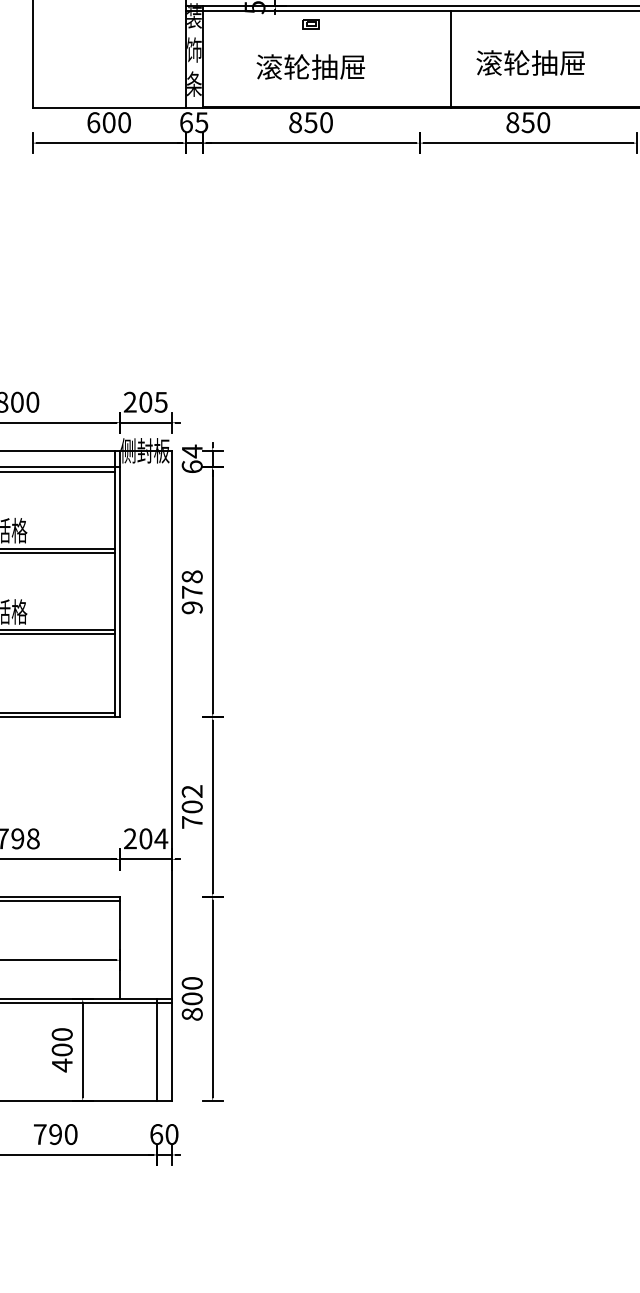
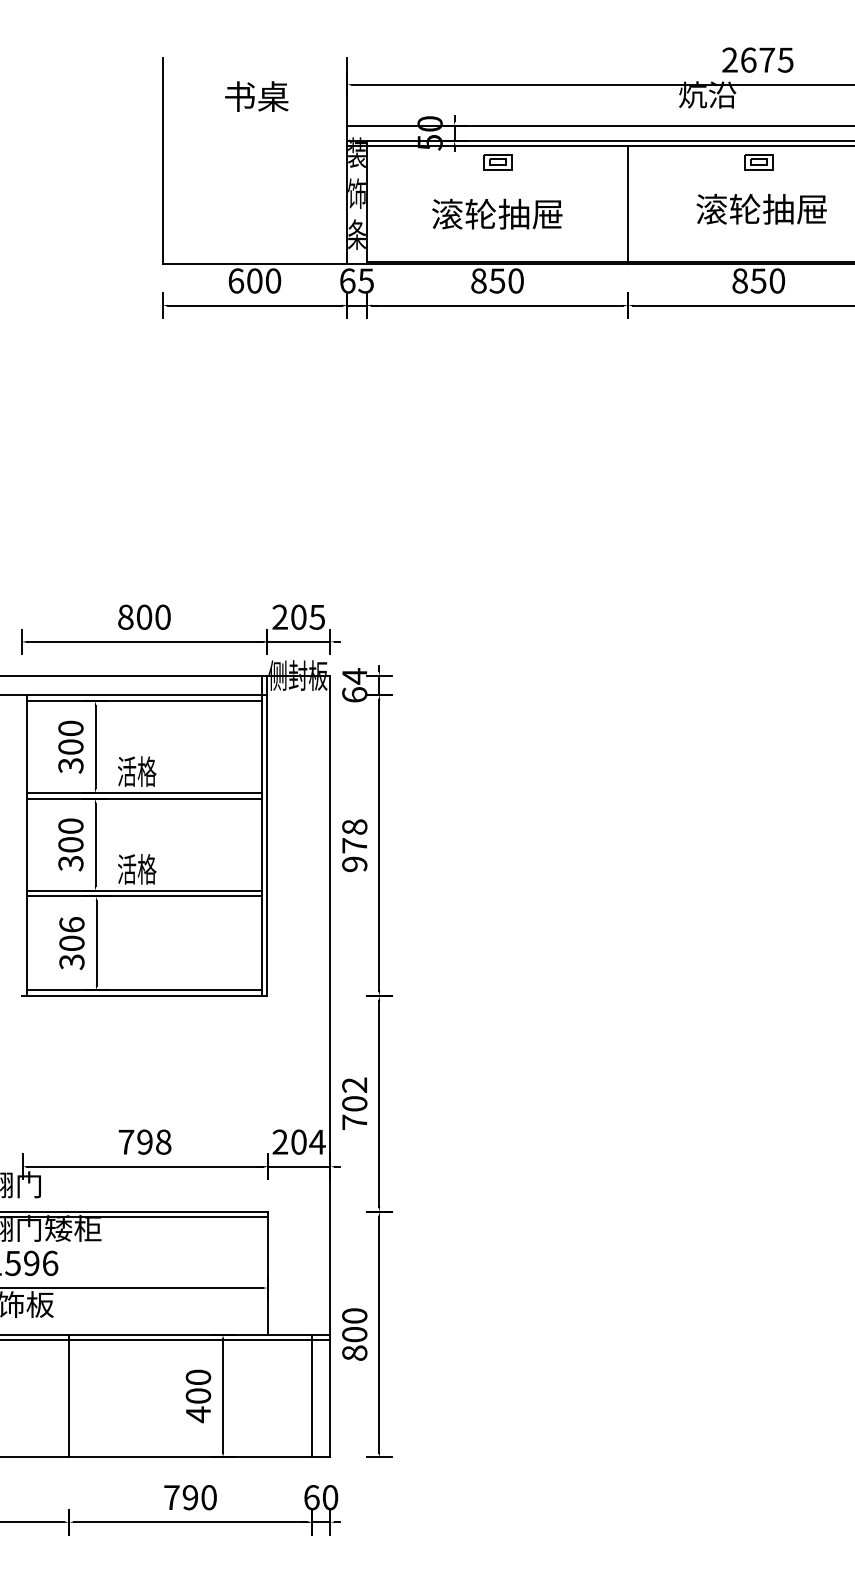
part: (311, 24) -> (497, 162), size x1.43
part: (528, 24) -> (758, 162), added
line: (450, 59) -> (628, 204), moved

